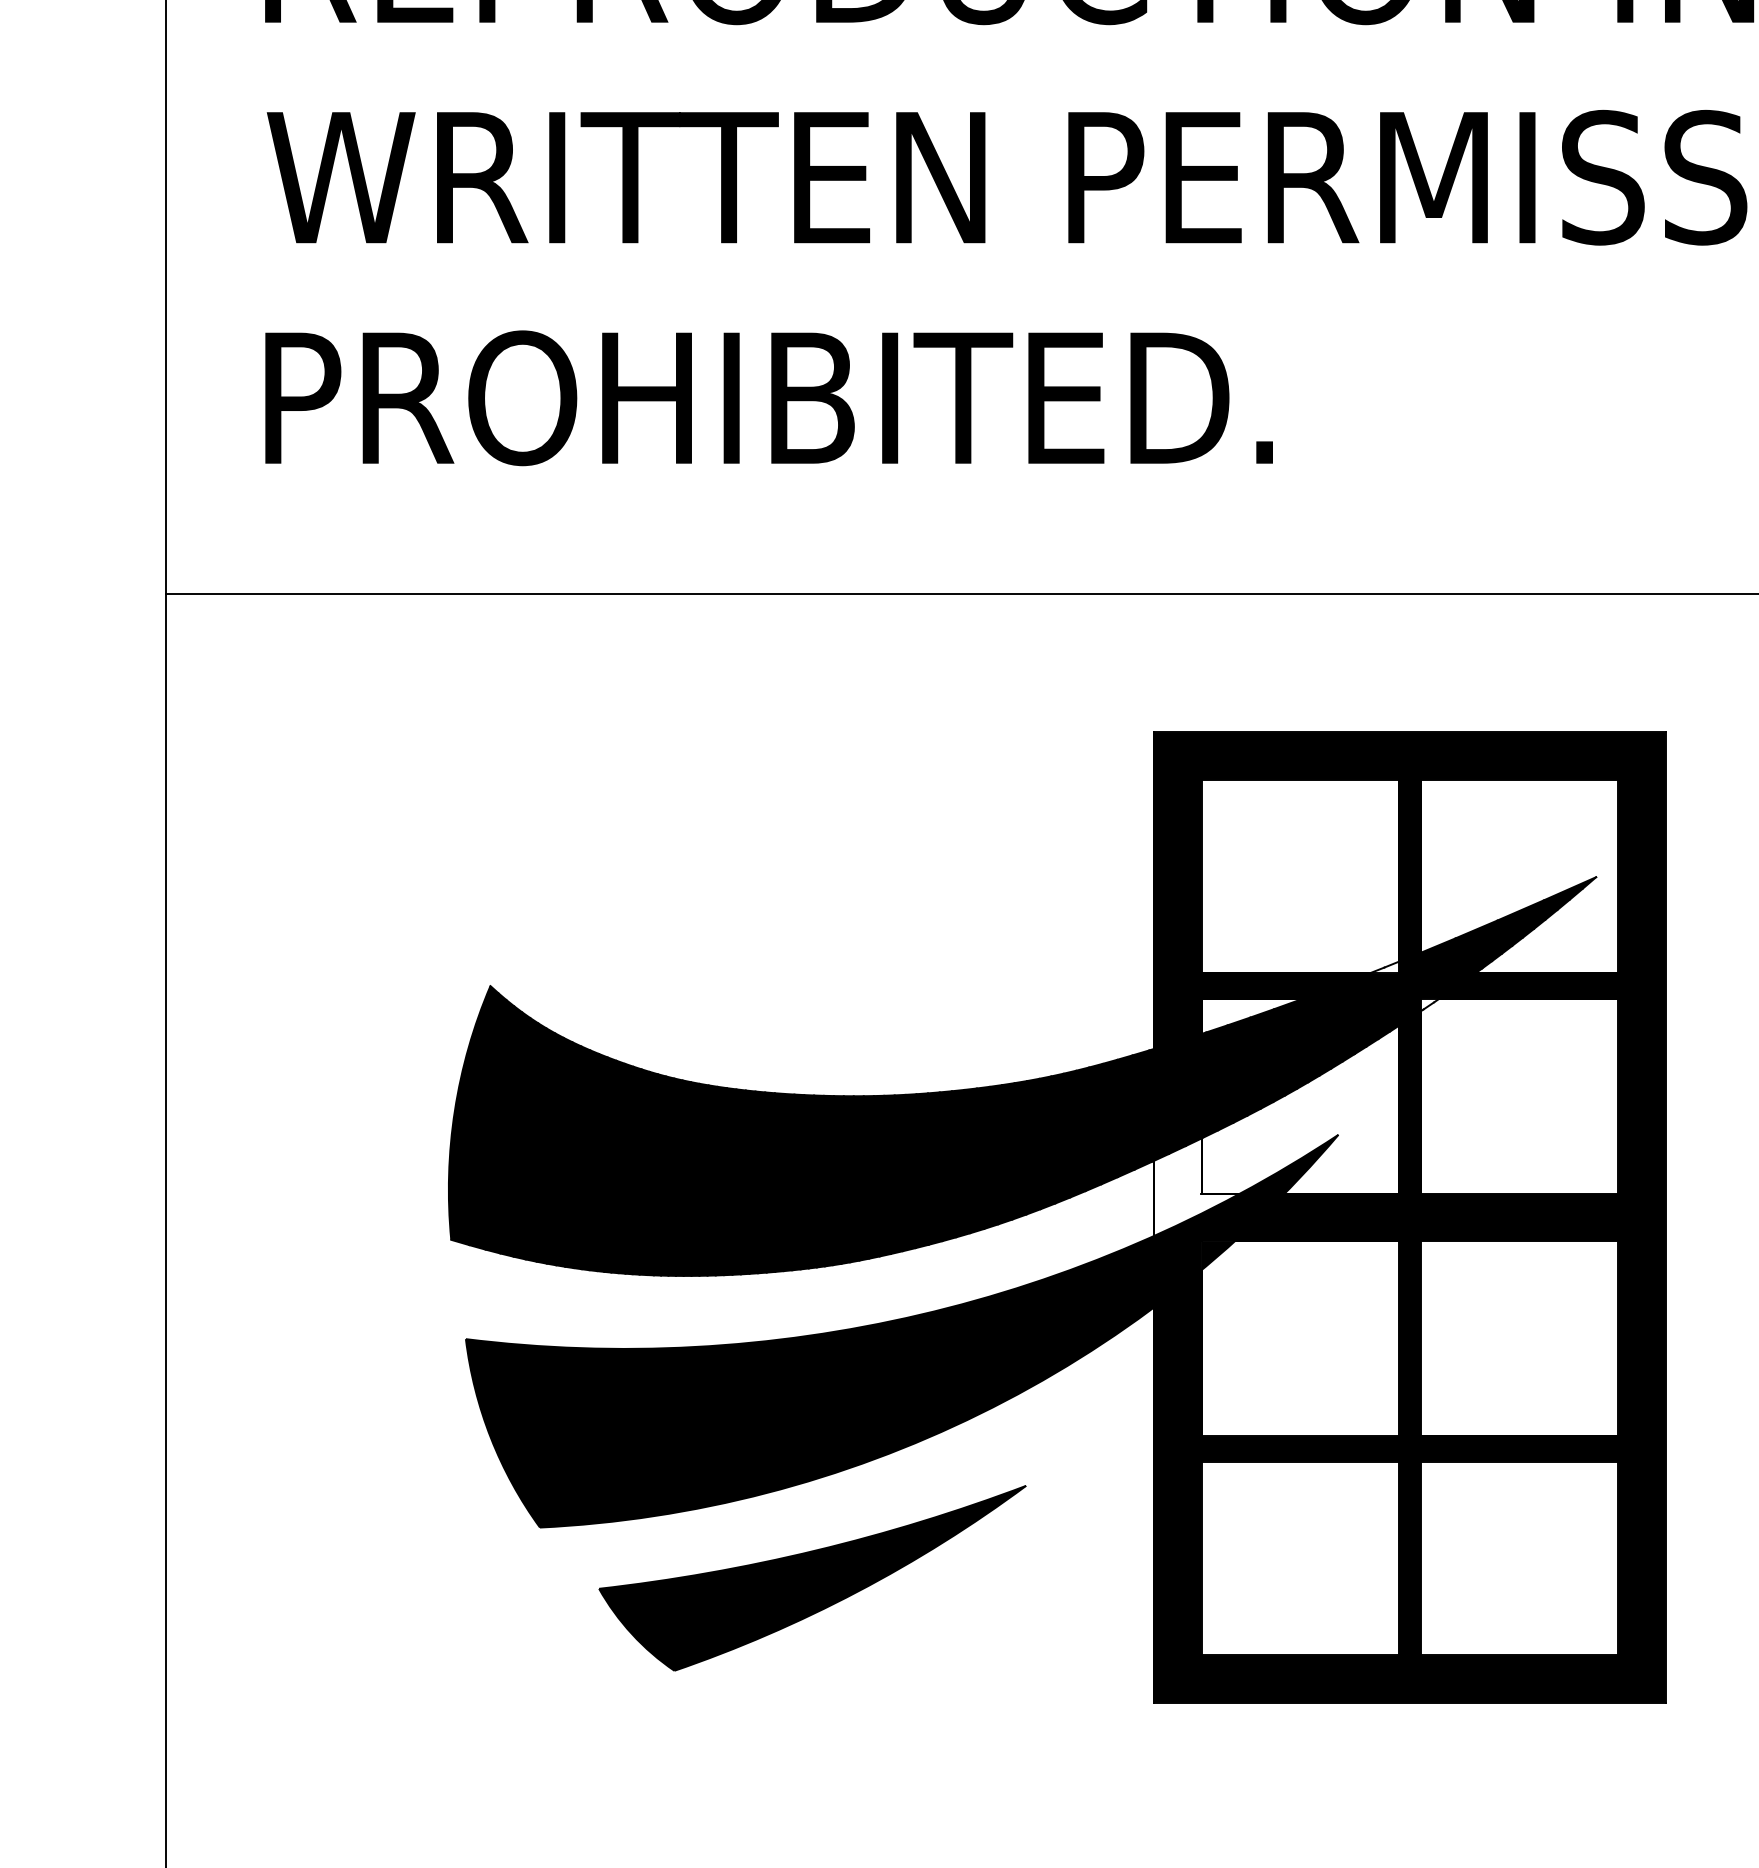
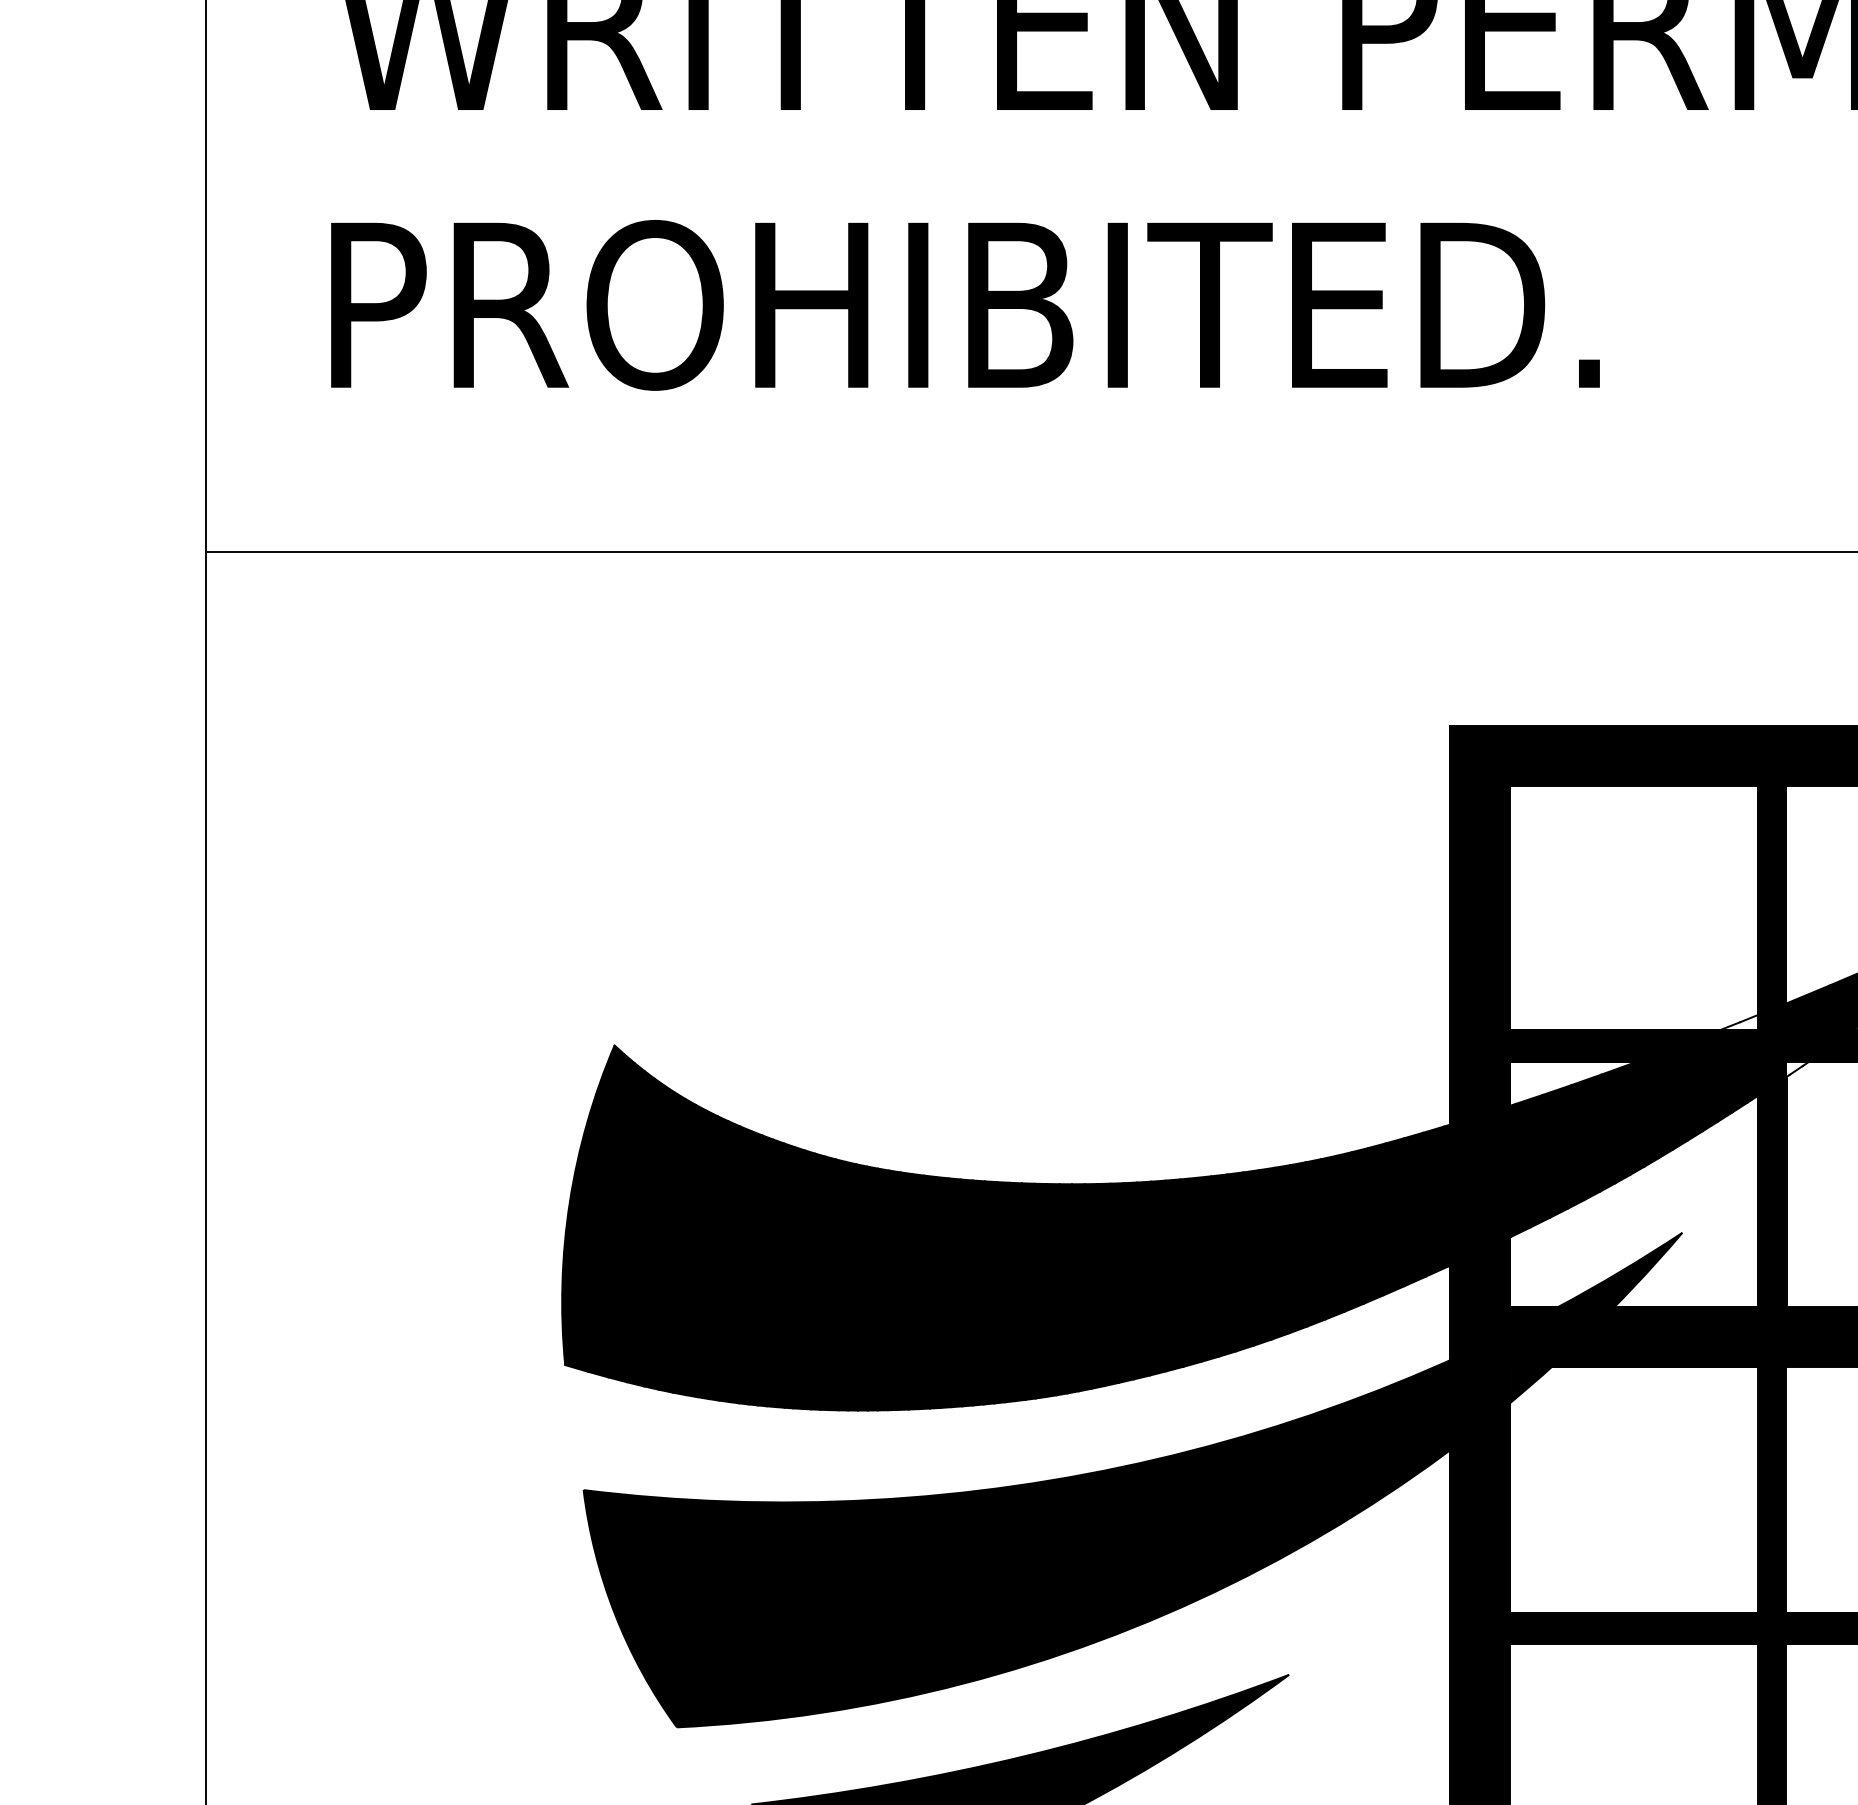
fill: (1196, 1186) -> (1503, 1297), added

